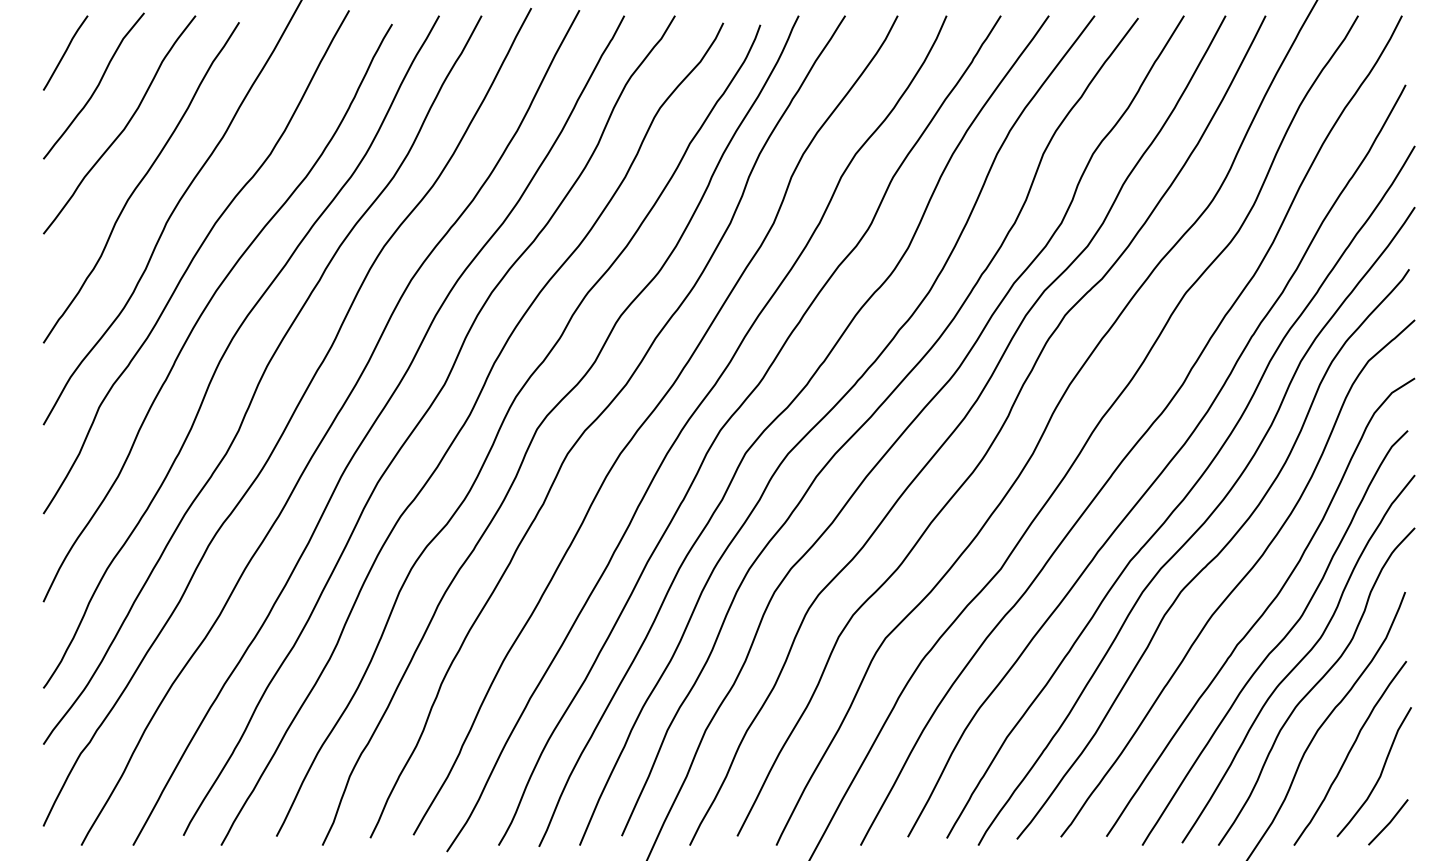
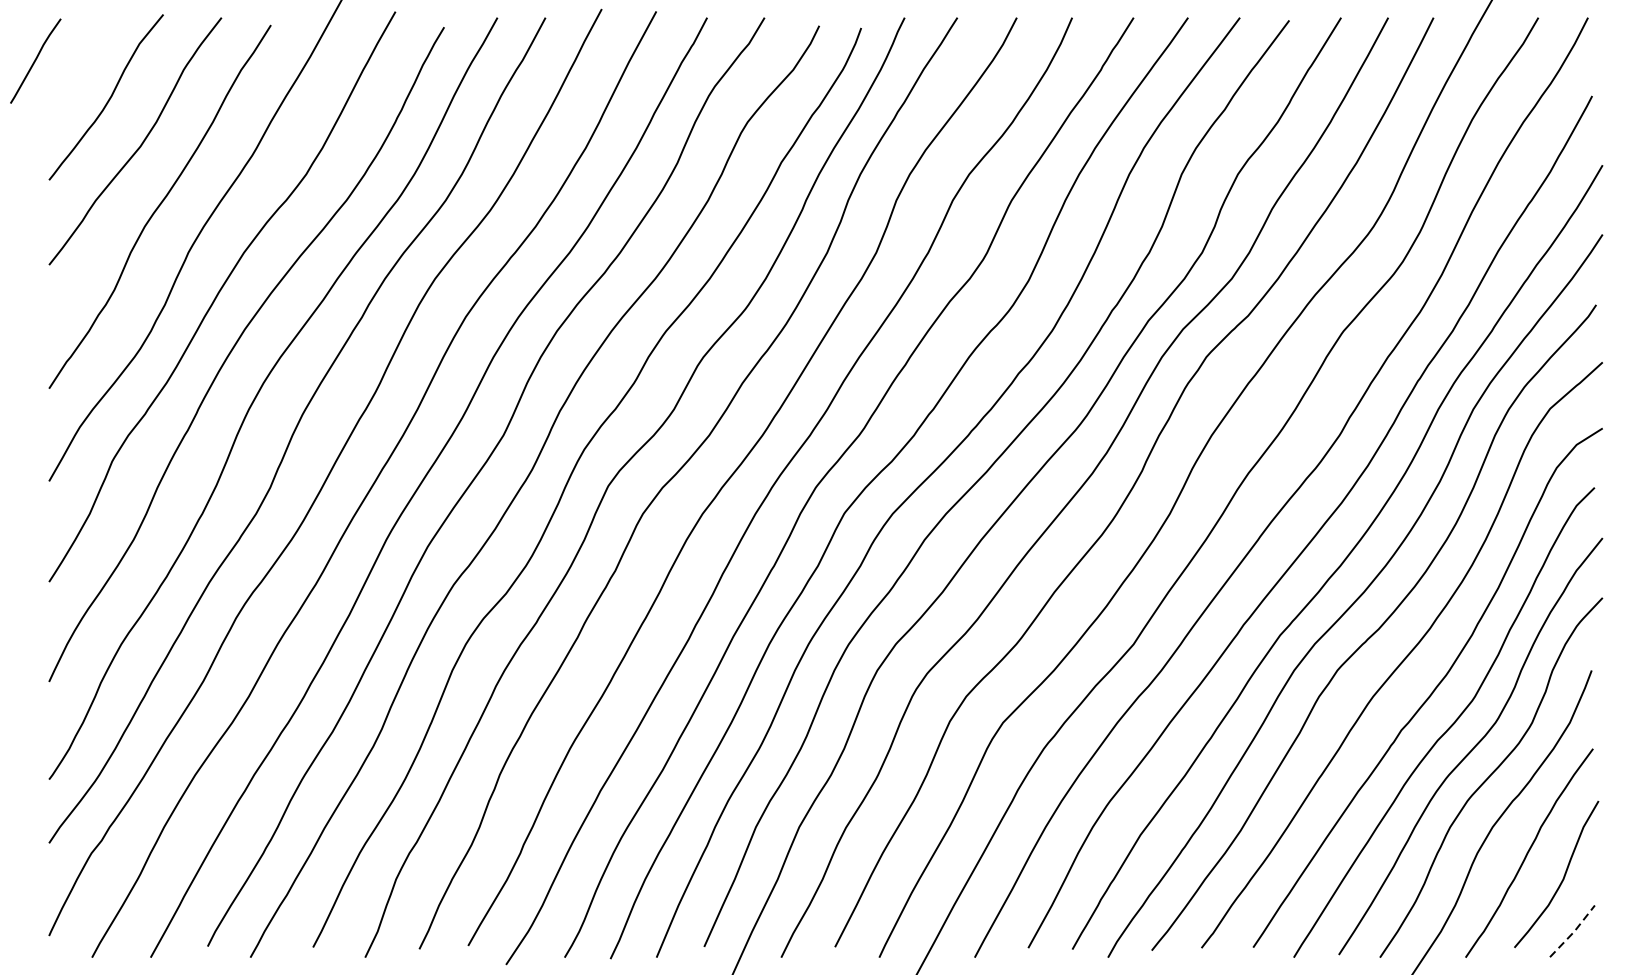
curve: (65, 52) -> (35, 60), moved
line: (1390, 822) -> (1574, 931), solid -> dashed

